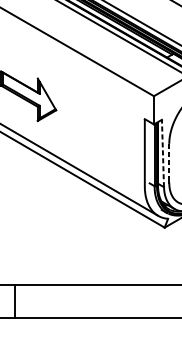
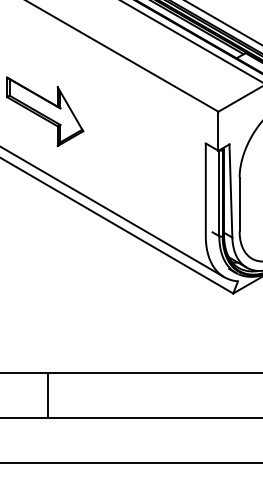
line: (162, 153) -> (230, 191), dashed -> solid
line: (169, 161) -> (239, 201), dashed -> solid
line: (15, 301) -> (48, 395), moved

